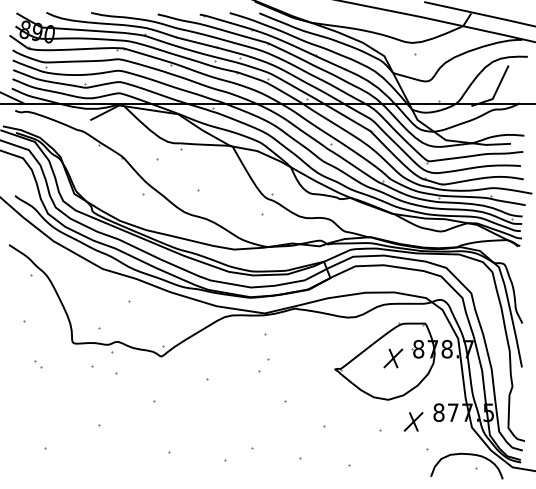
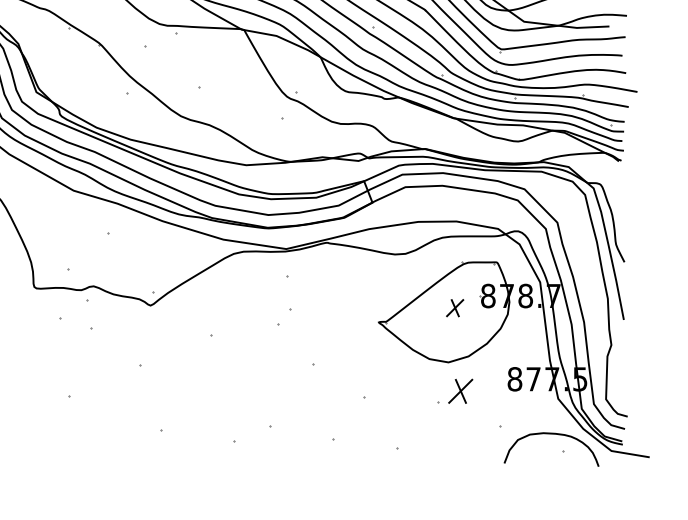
part: (393, 358) -> (455, 308), size x0.7
part: (413, 421) -> (460, 390), moved

